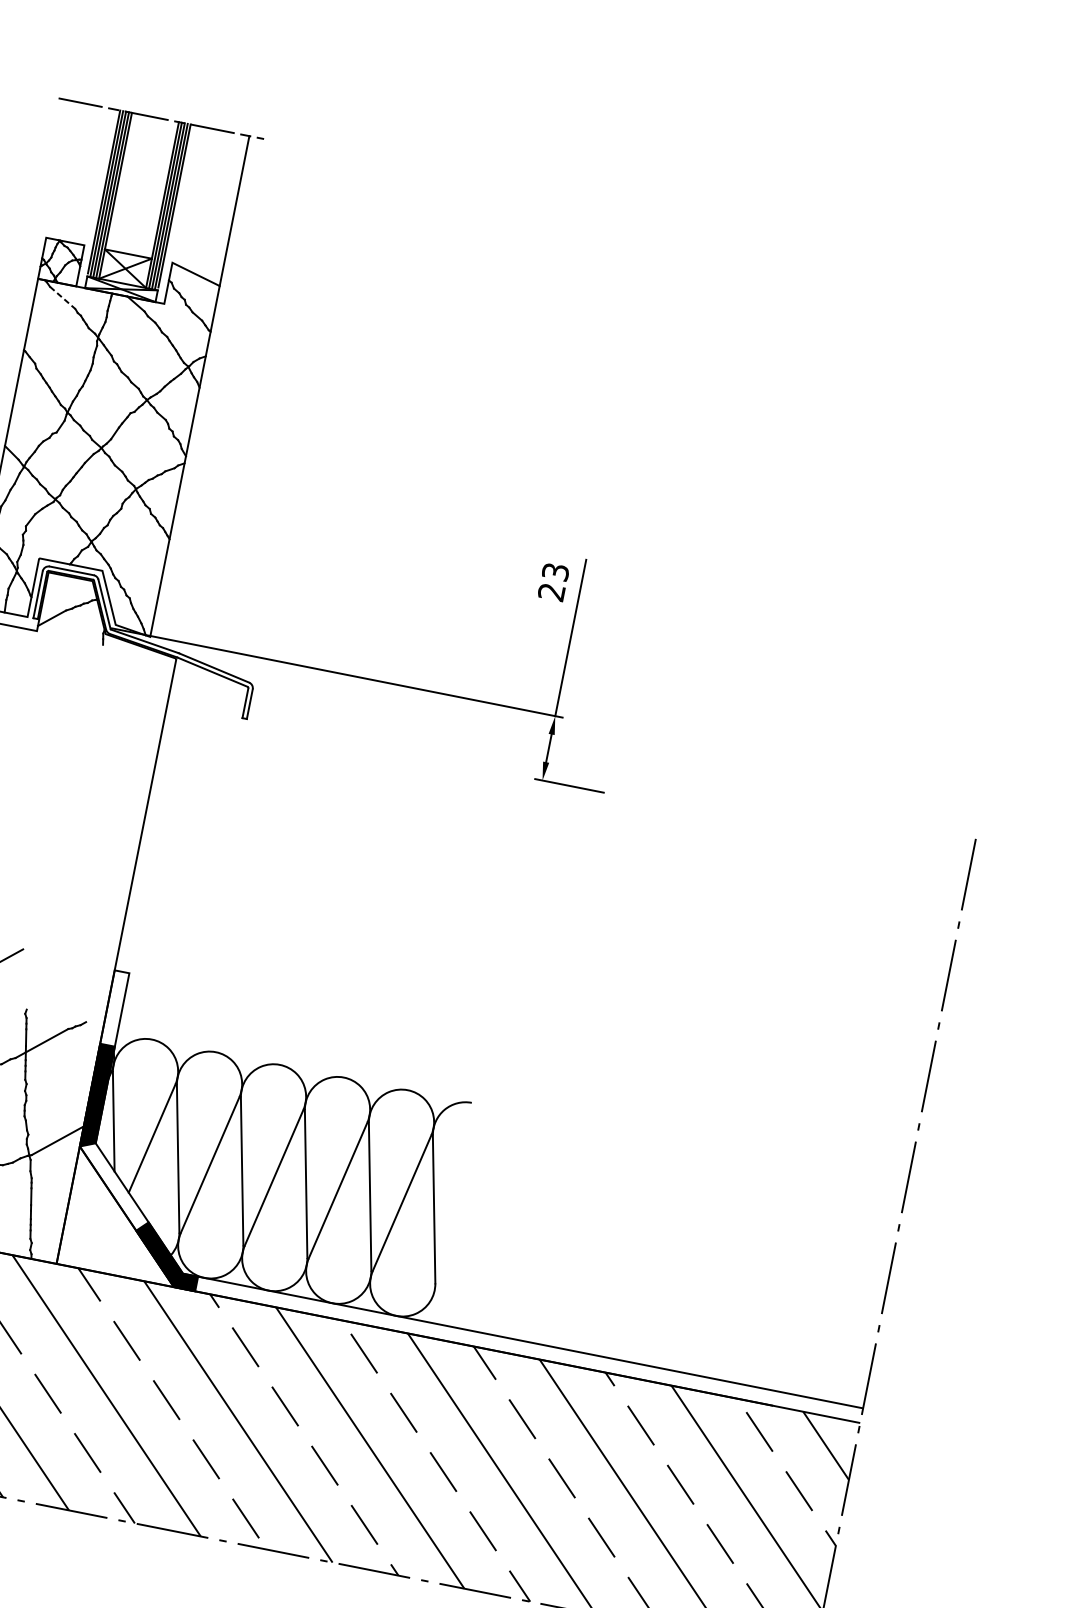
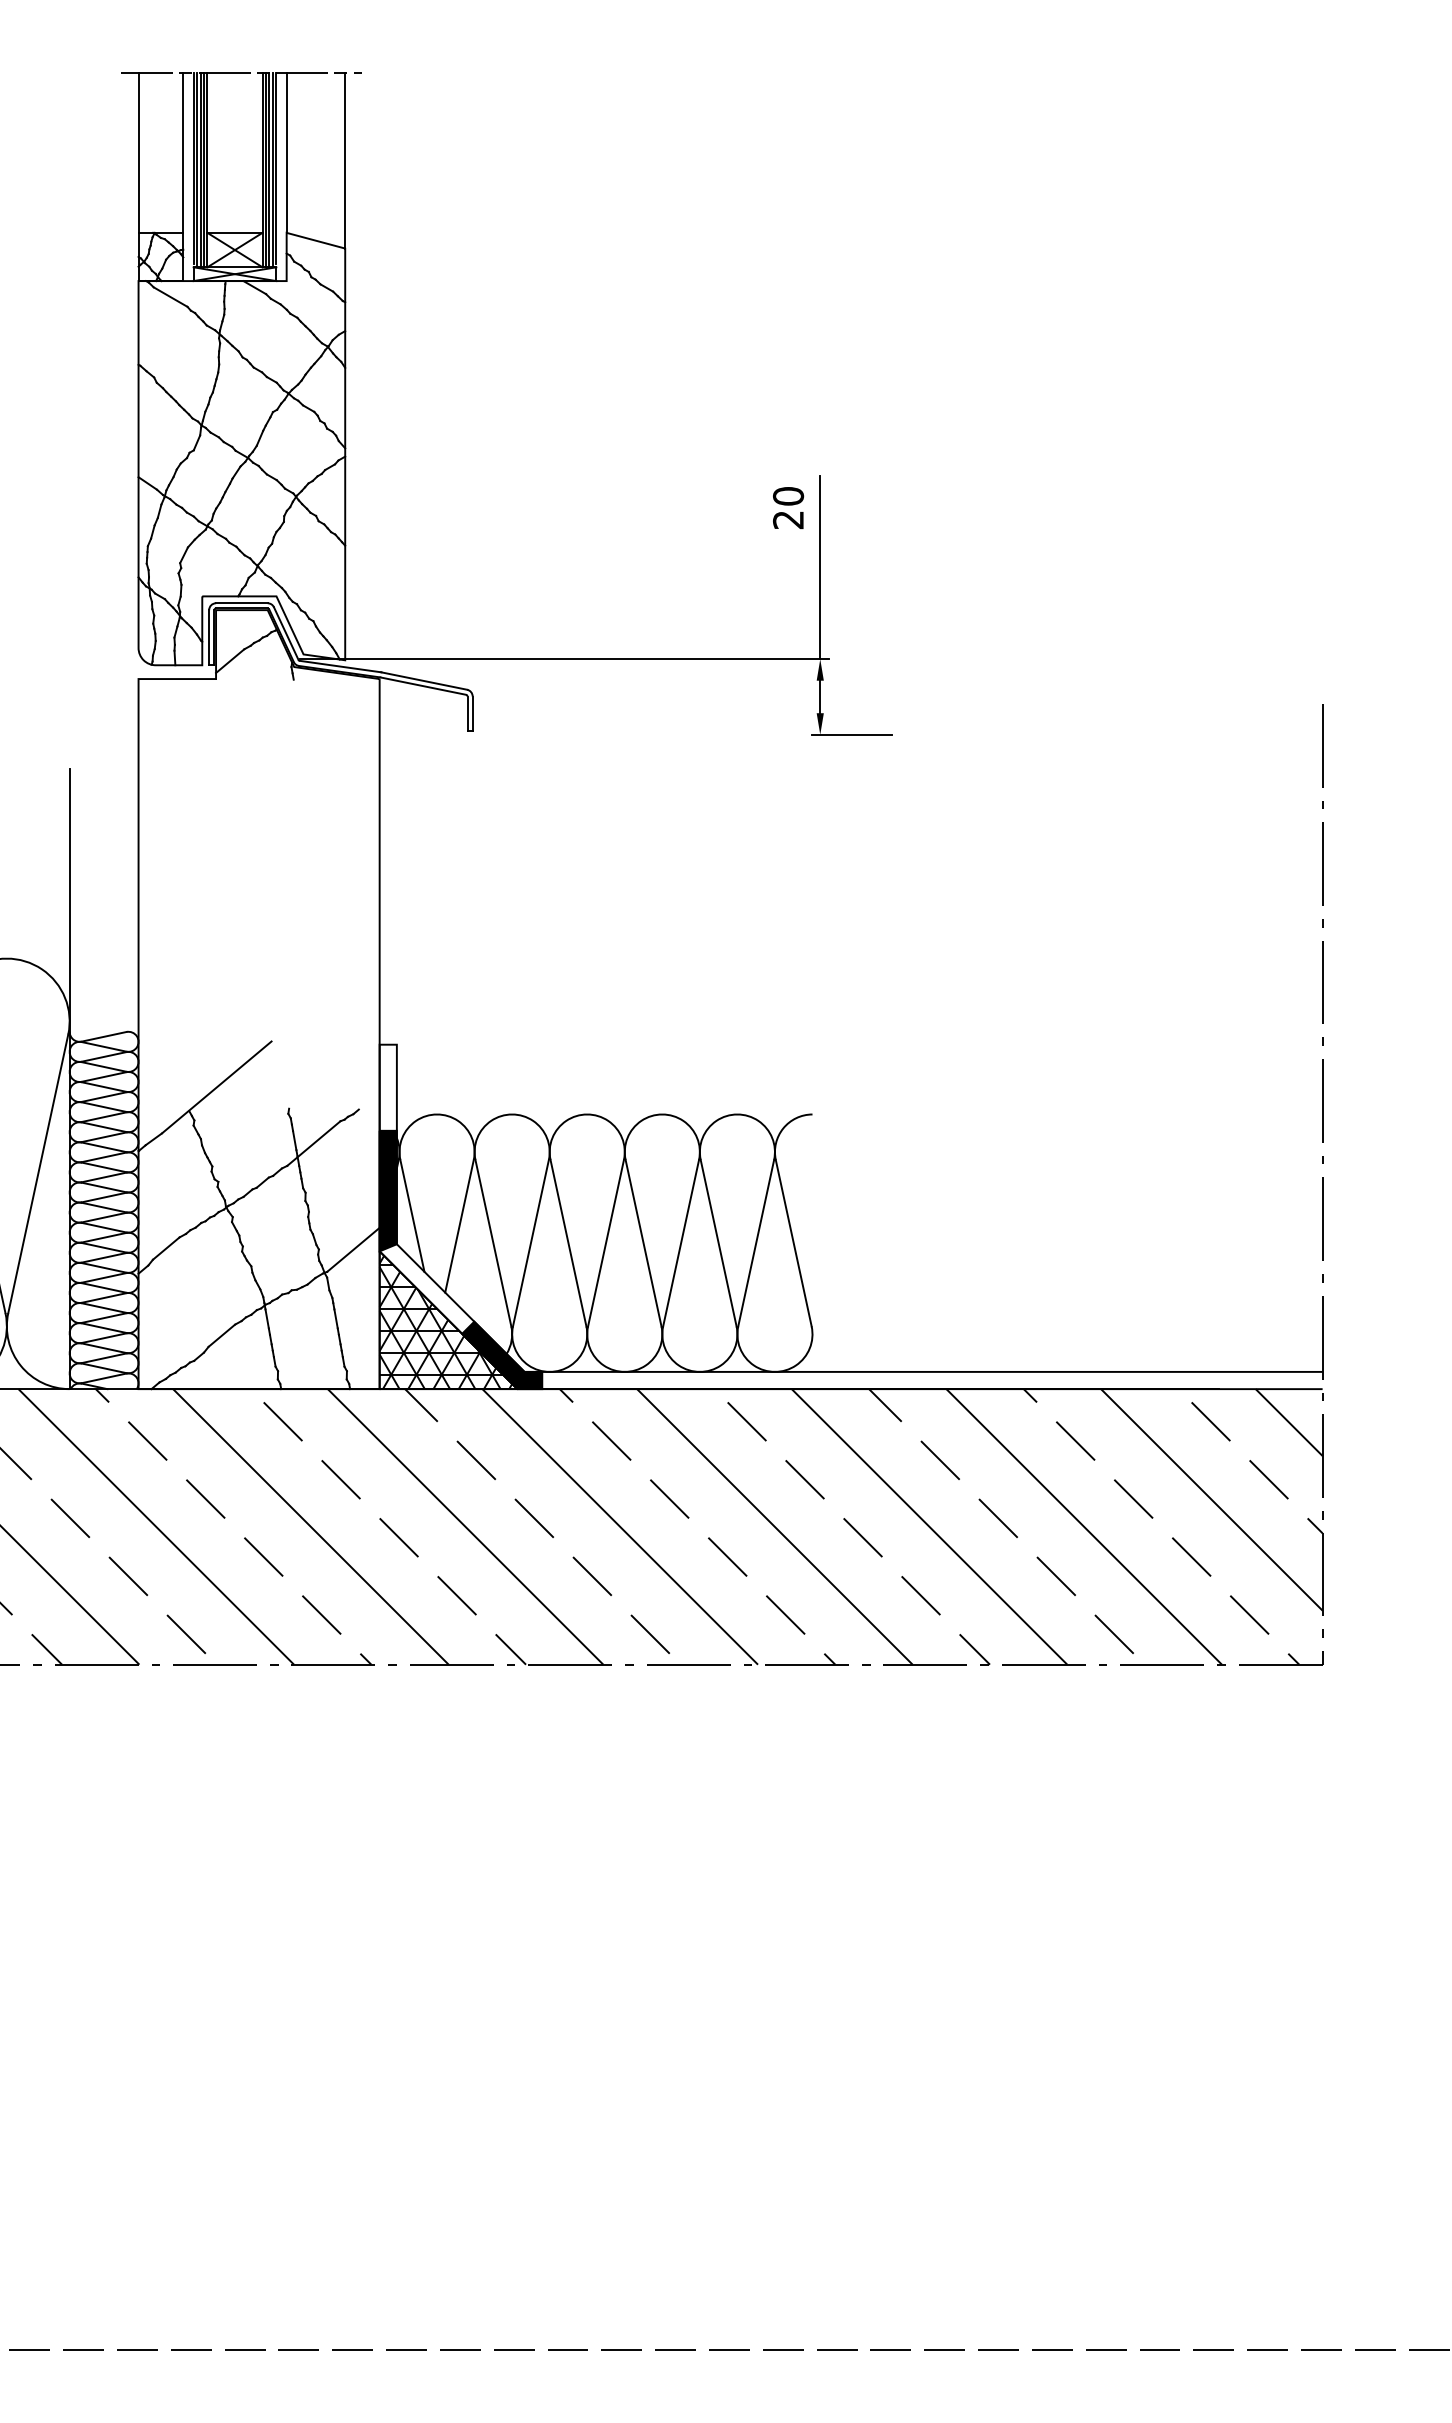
line: (59, 169) -> (138, 152), added
line: (98, 176) -> (183, 152), added
line: (185, 194) -> (286, 152), added
line: (63, 298) -> (171, 297), dashed -> solid
text: (555, 572) -> (788, 496), 23 -> 20
hatch: (123, 1218) -> (445, 1322), added

